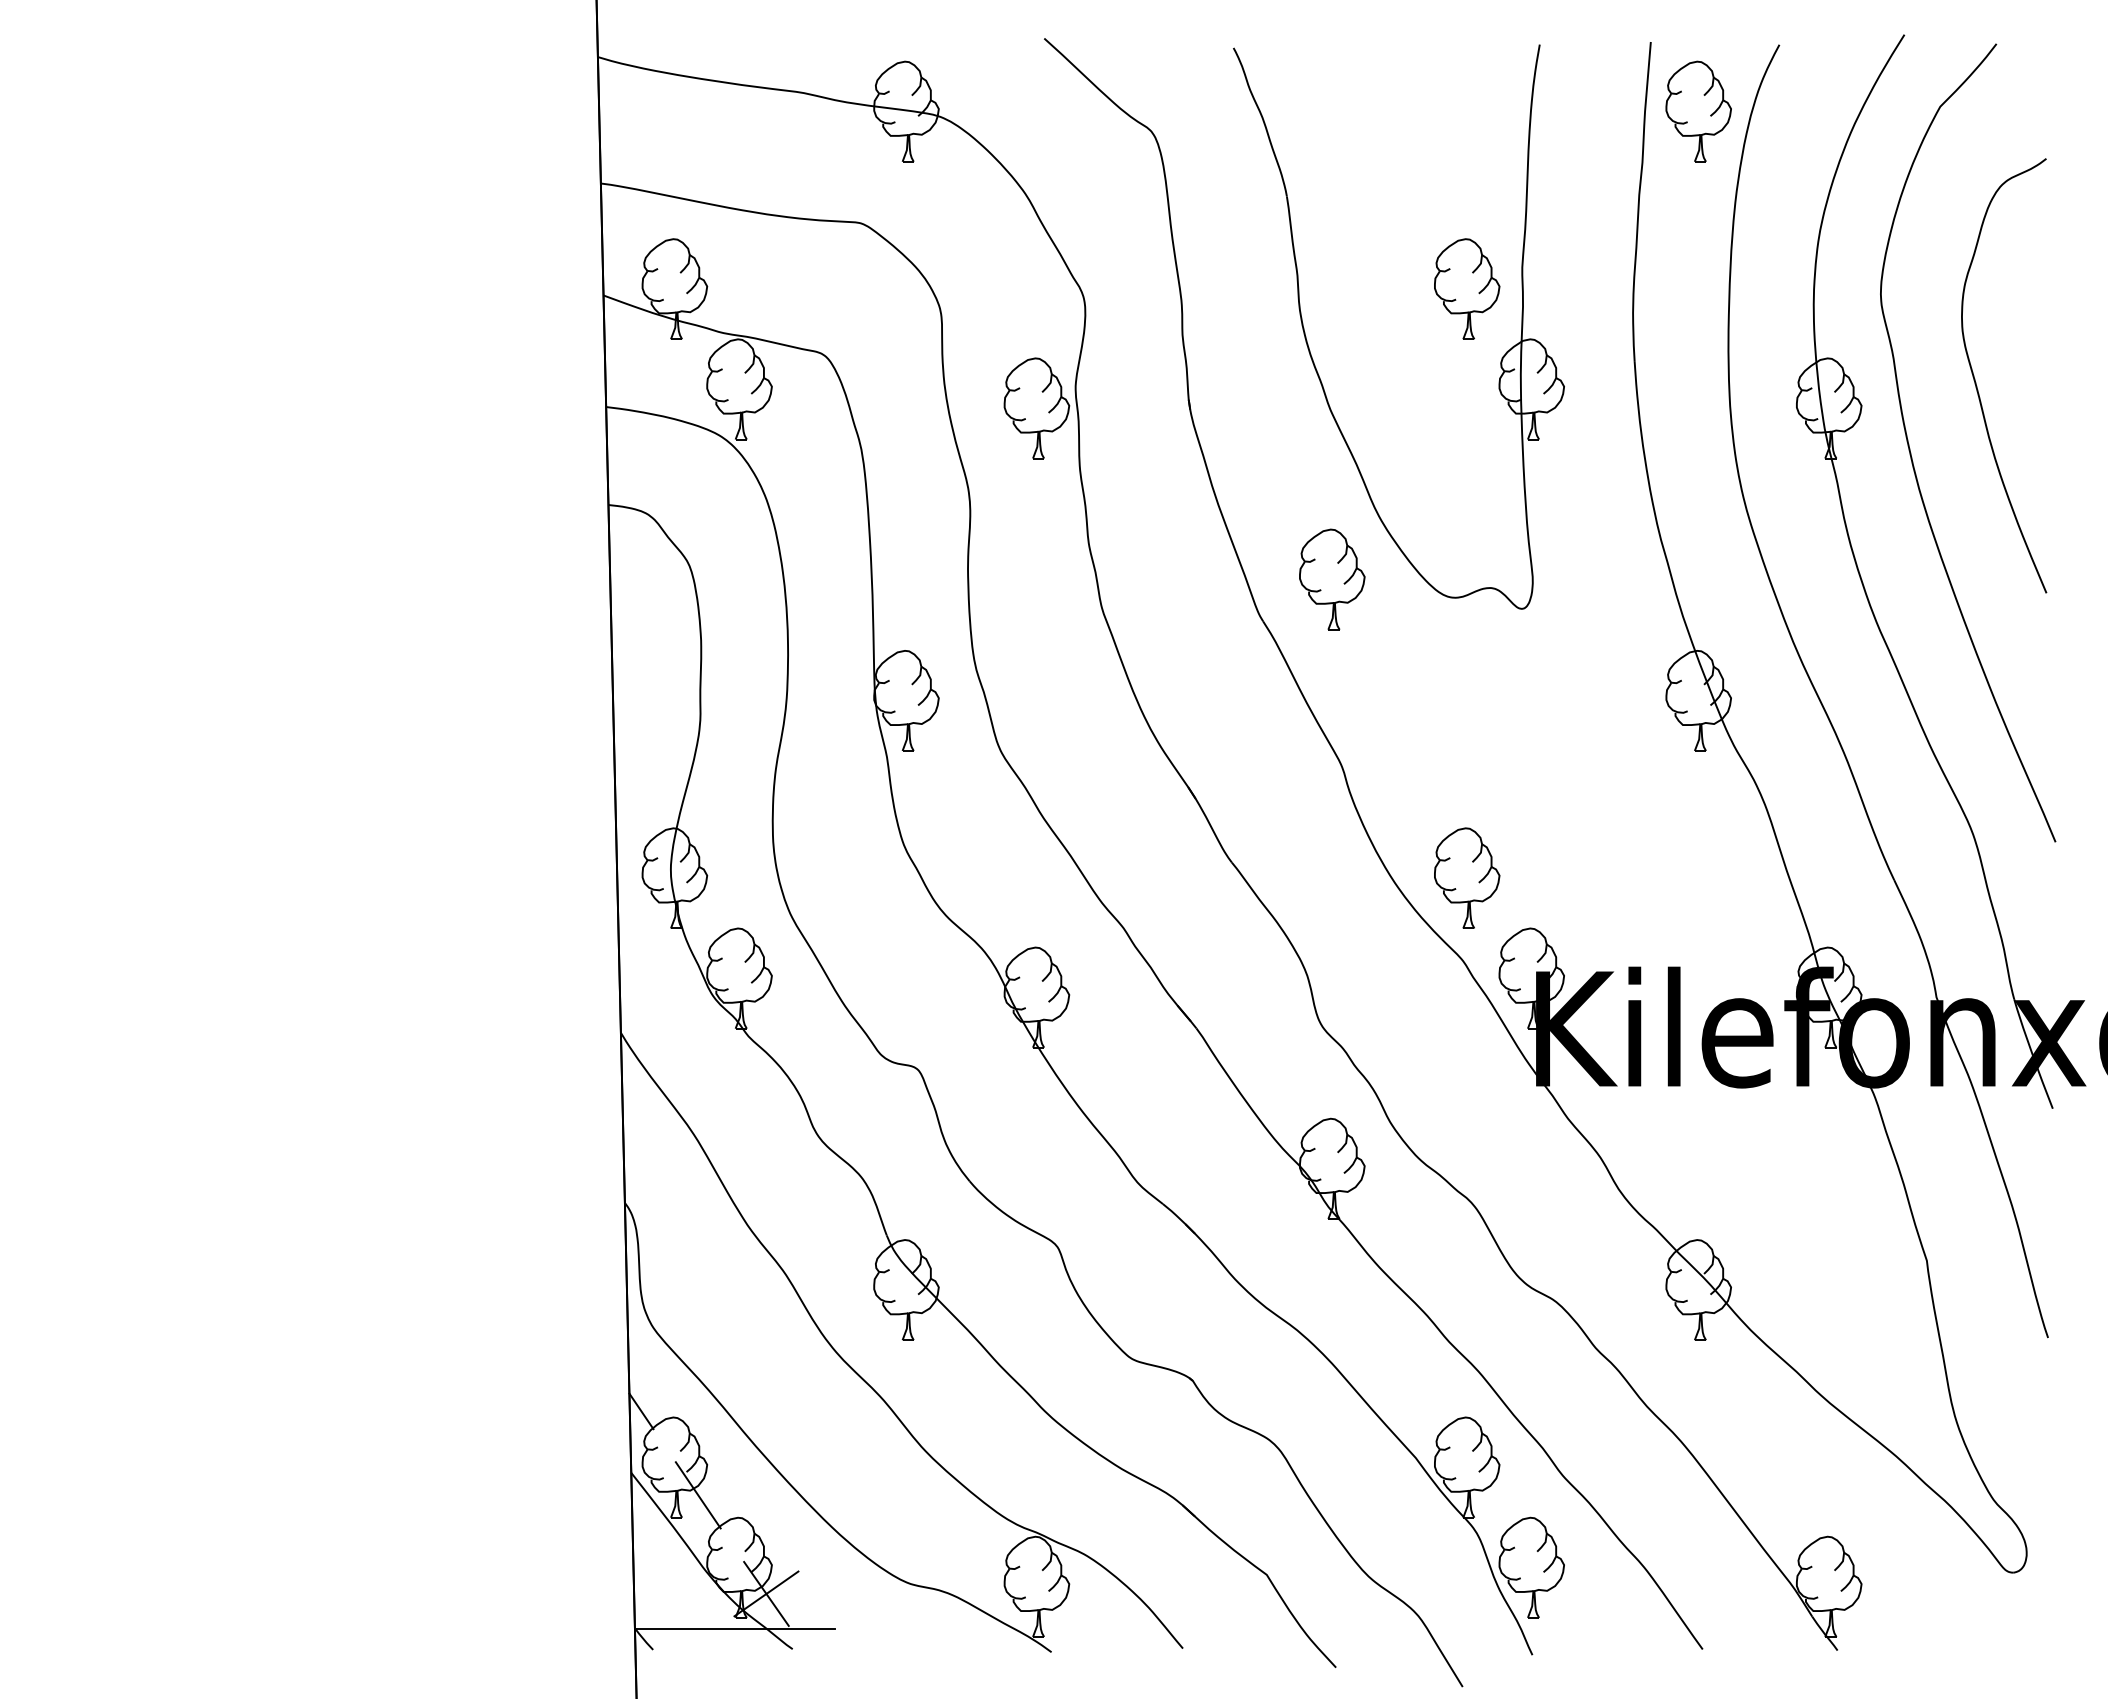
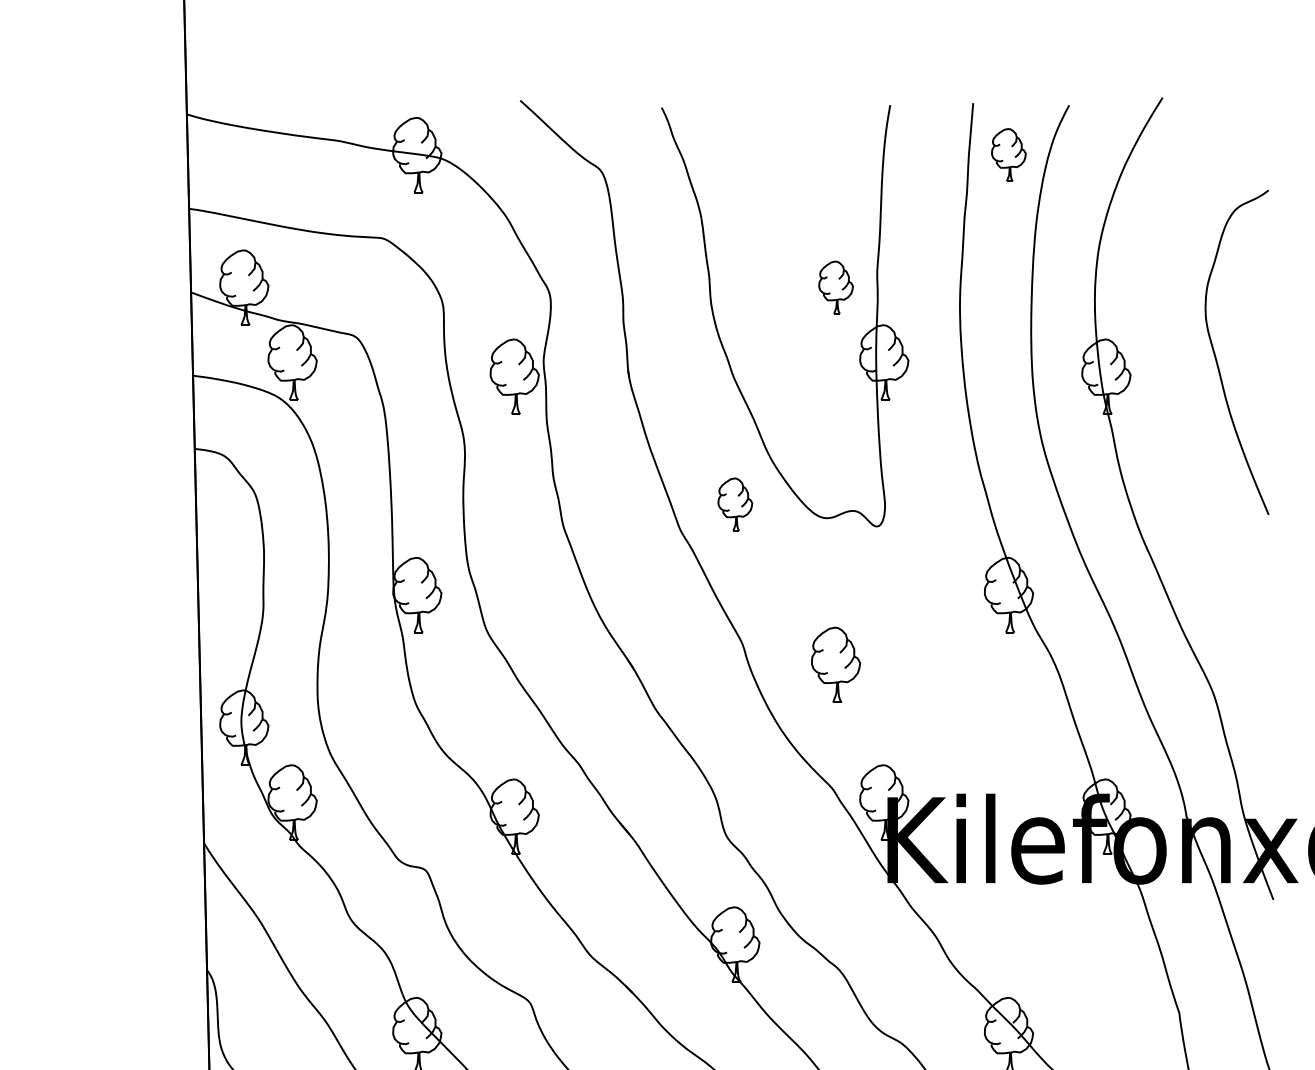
part: (1698, 111) -> (1008, 155), size x0.7
part: (1467, 288) -> (836, 287), size x0.7
curve: (1911, 452) -> (1167, 409), removed
part: (1332, 579) -> (735, 504), size x0.7
part: (1467, 877) -> (836, 664), moved

